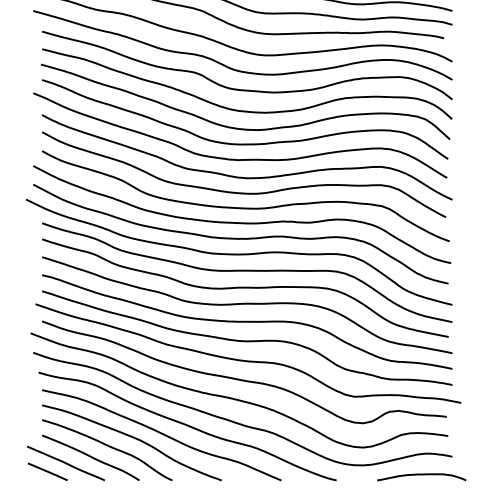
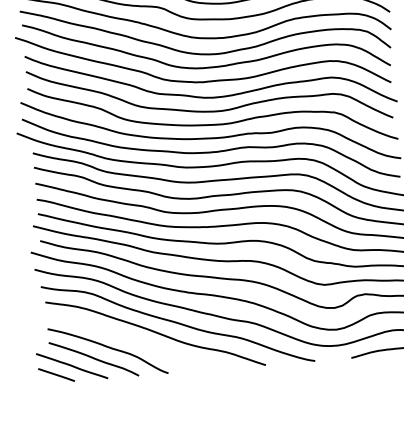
curve: (132, 438) -> (129, 338), removed

